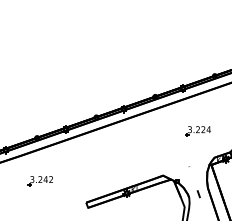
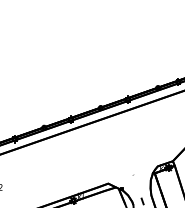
part: (197, 131) -> (141, 141), removed

